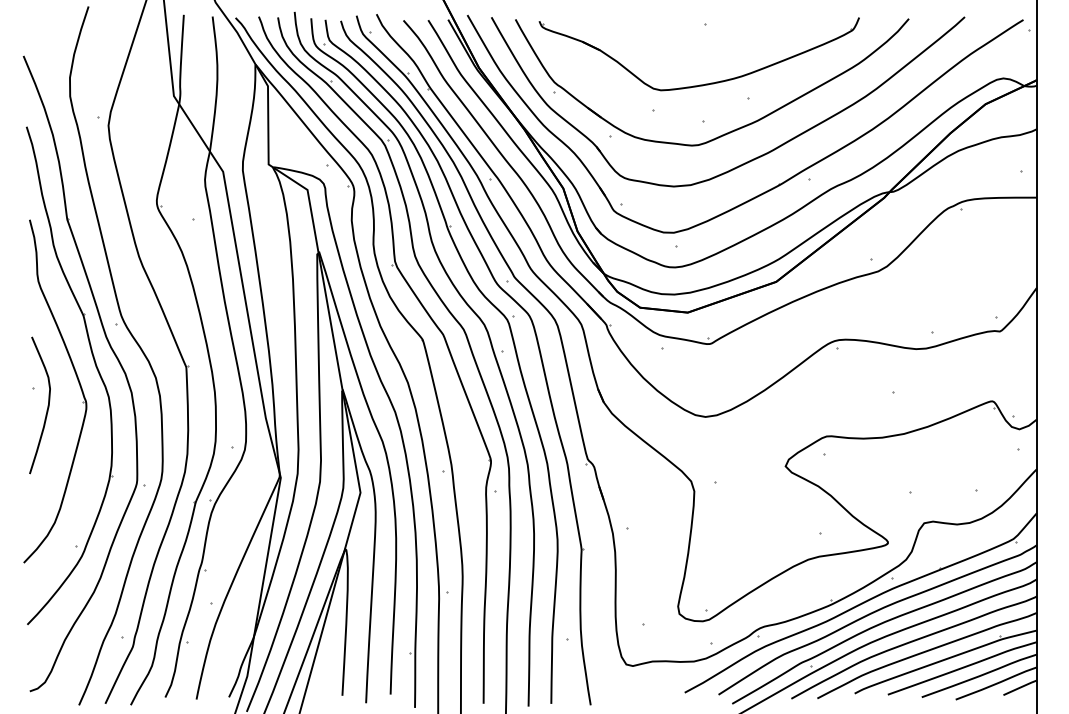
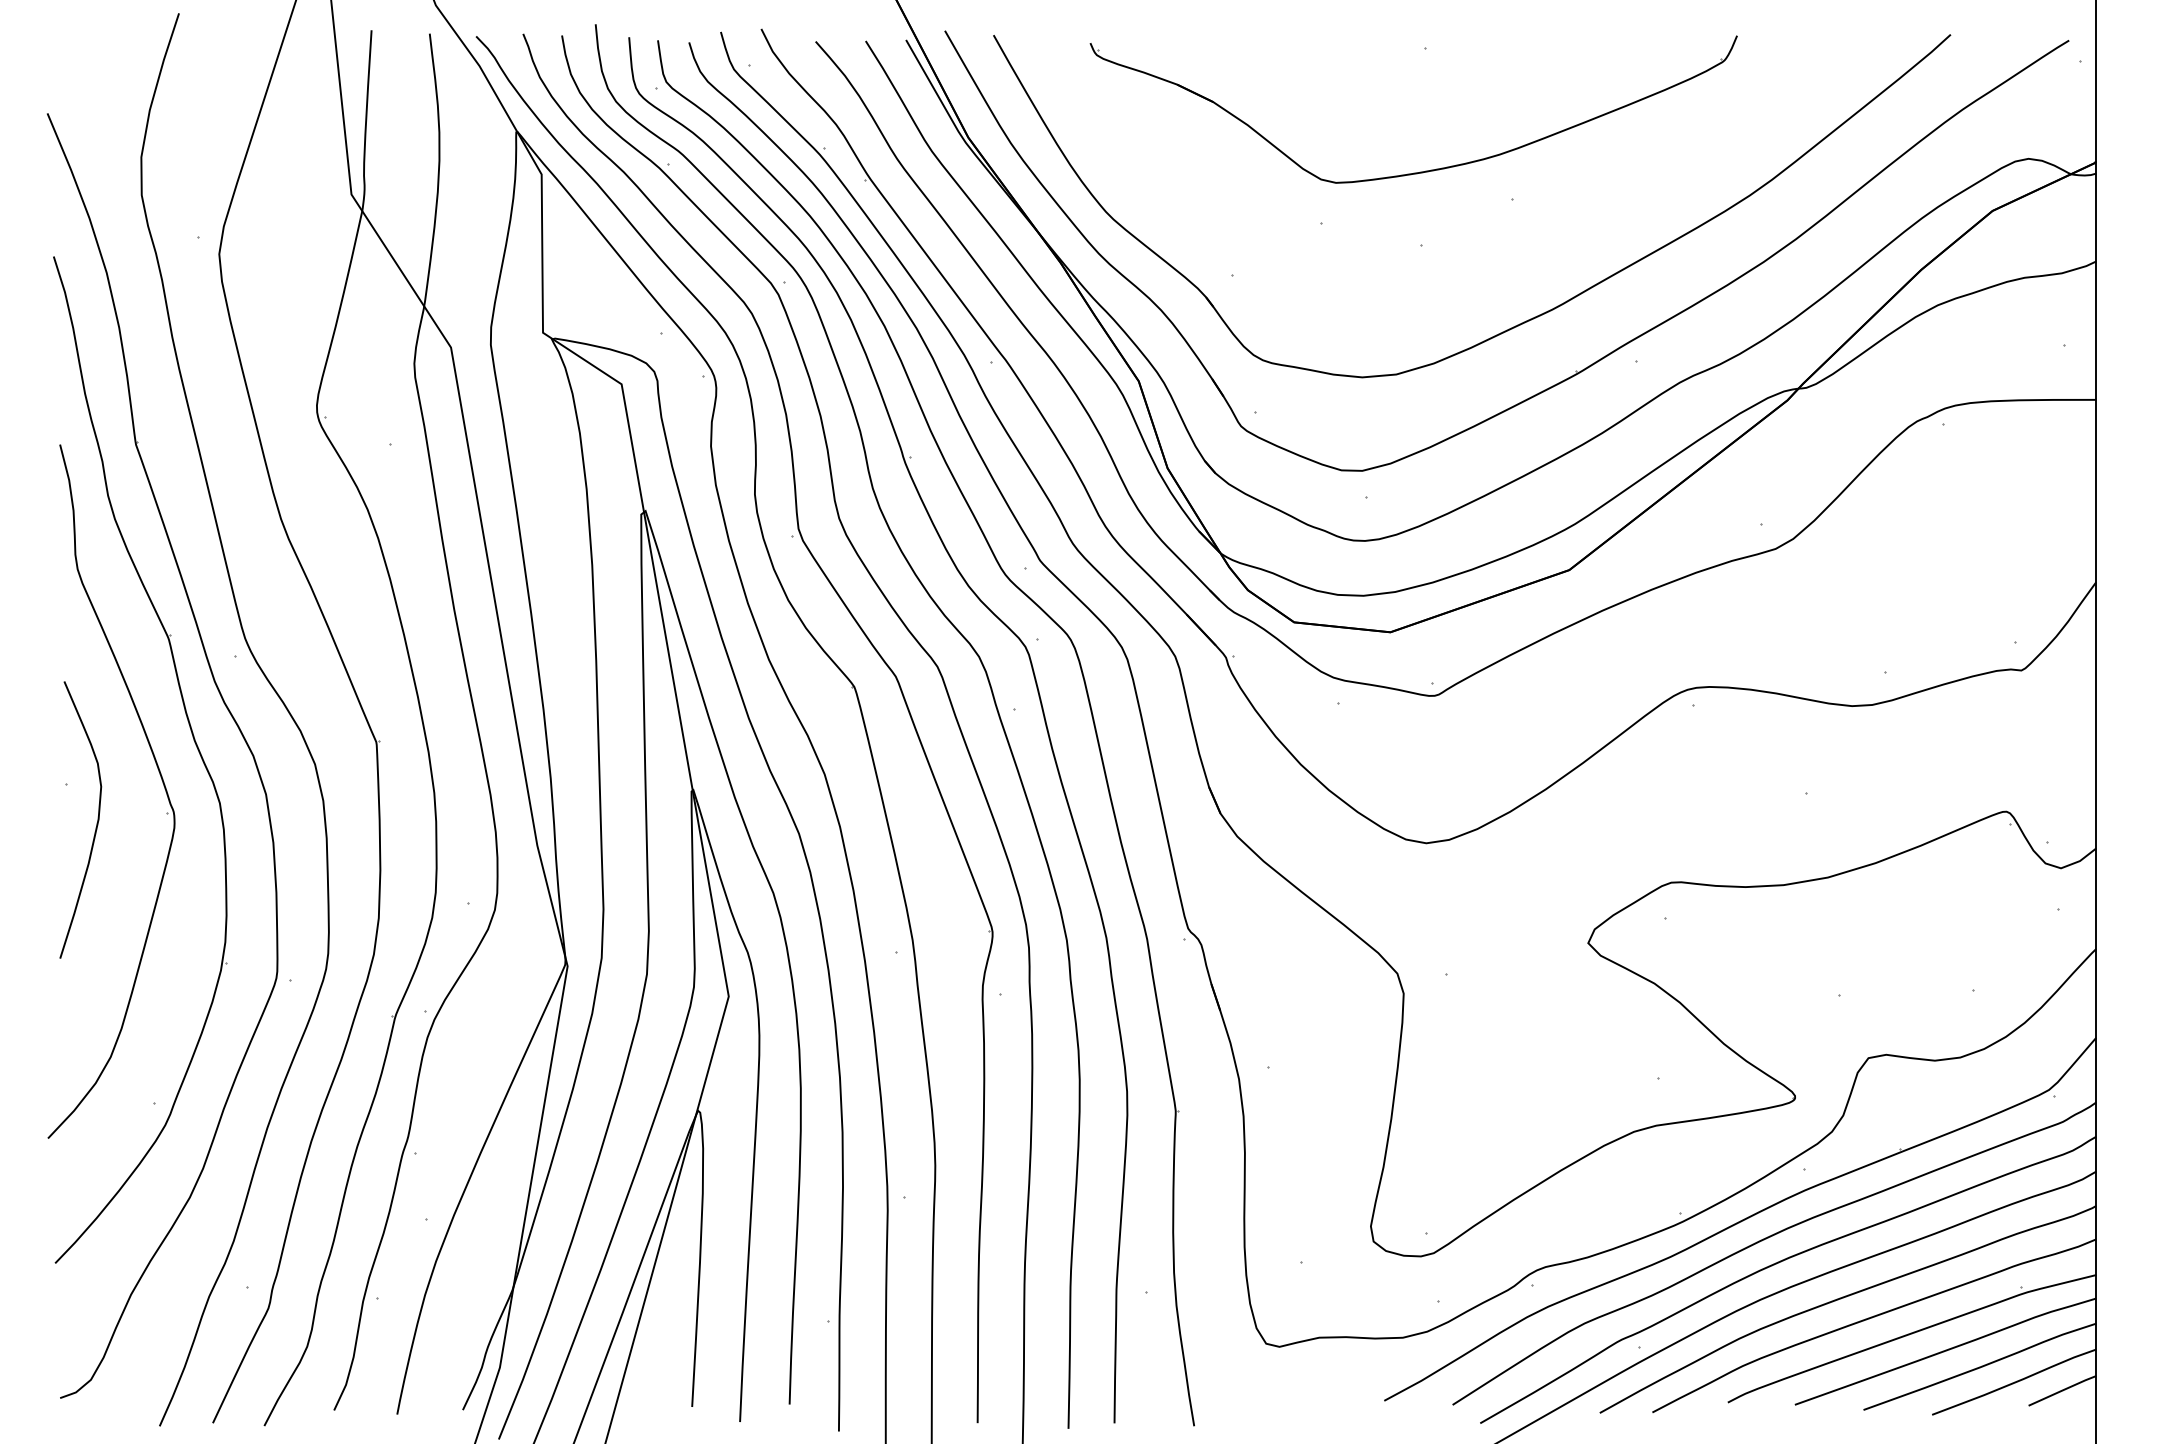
part: (731, 130) -> (1478, 264), removed

